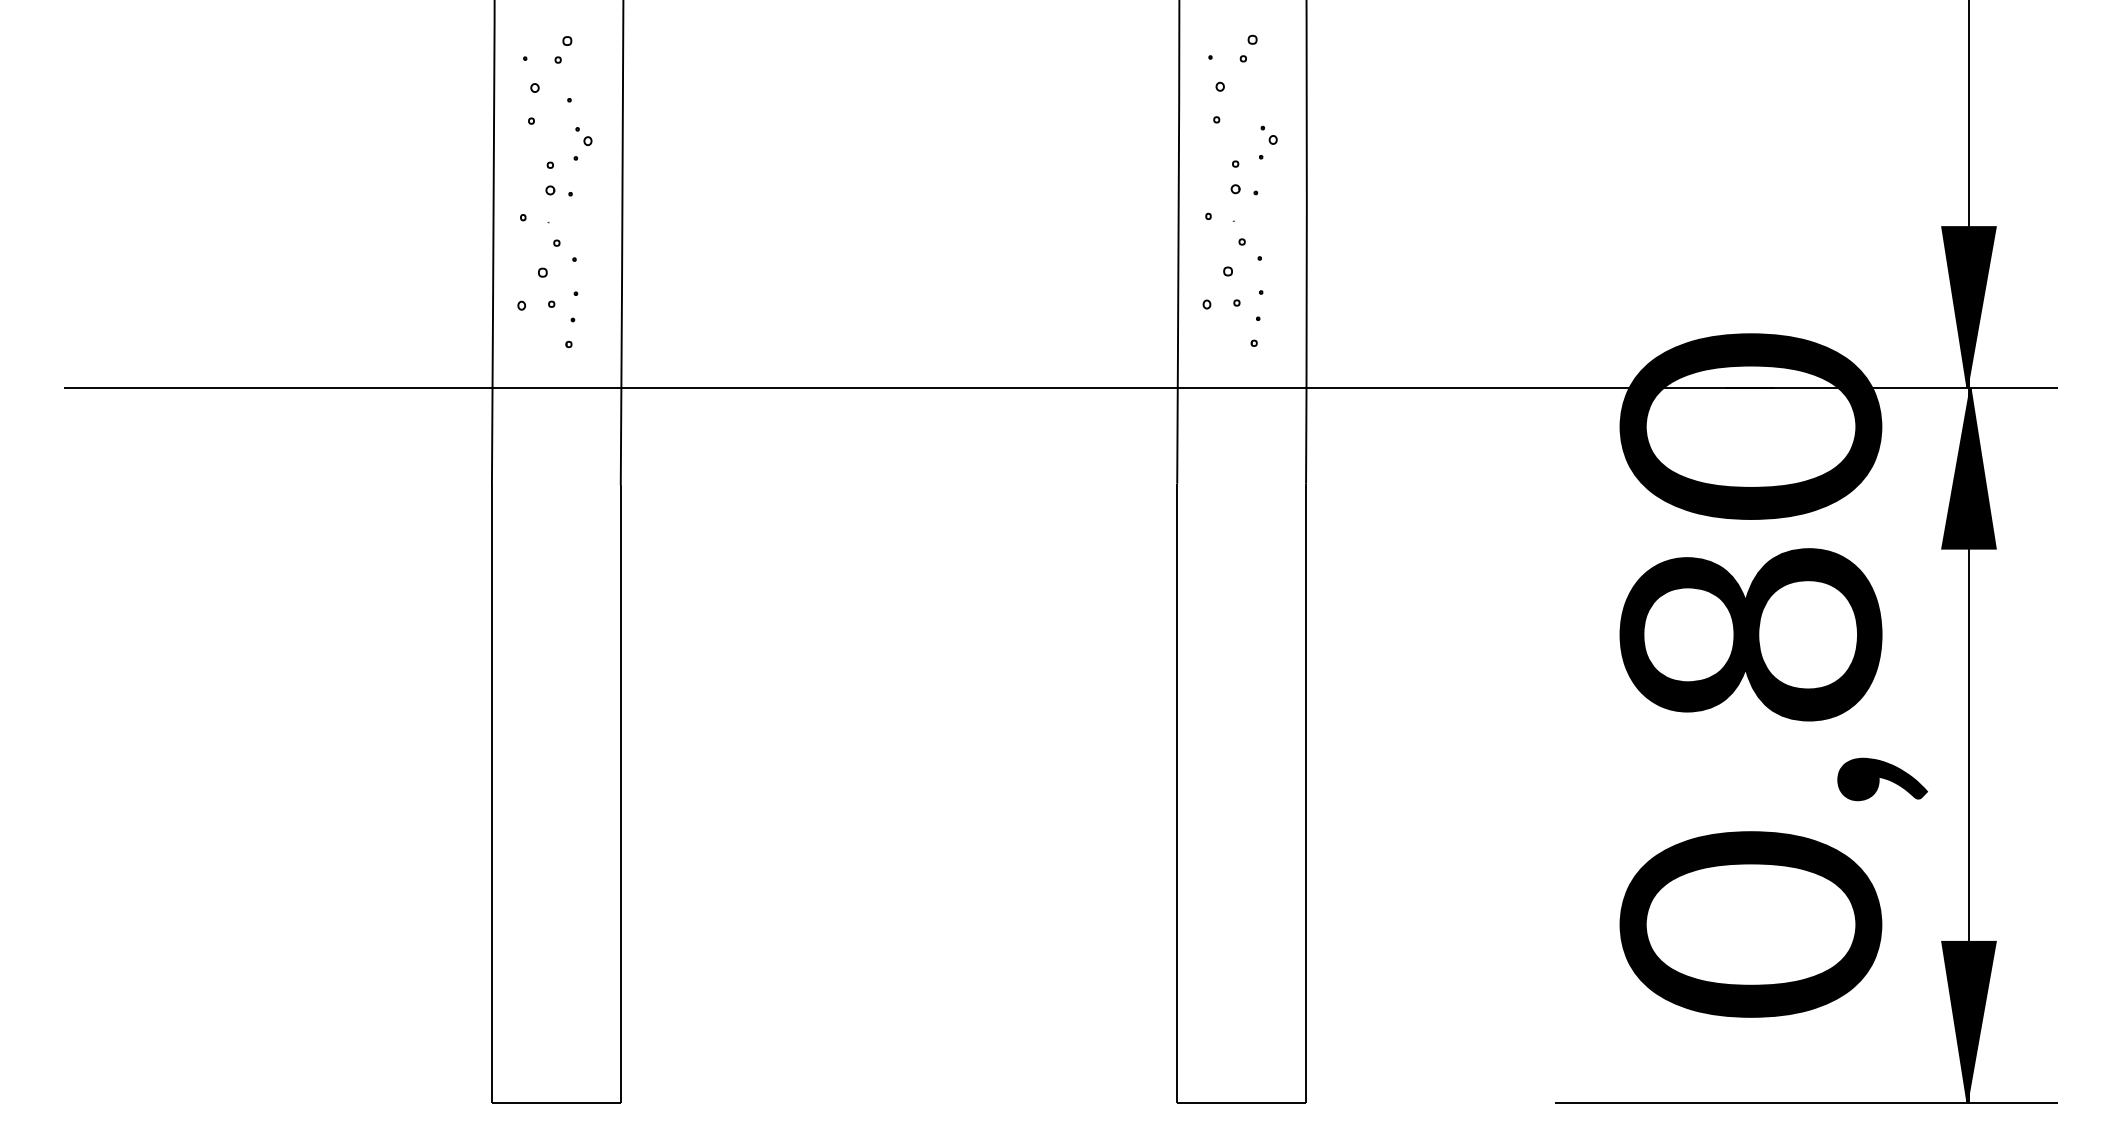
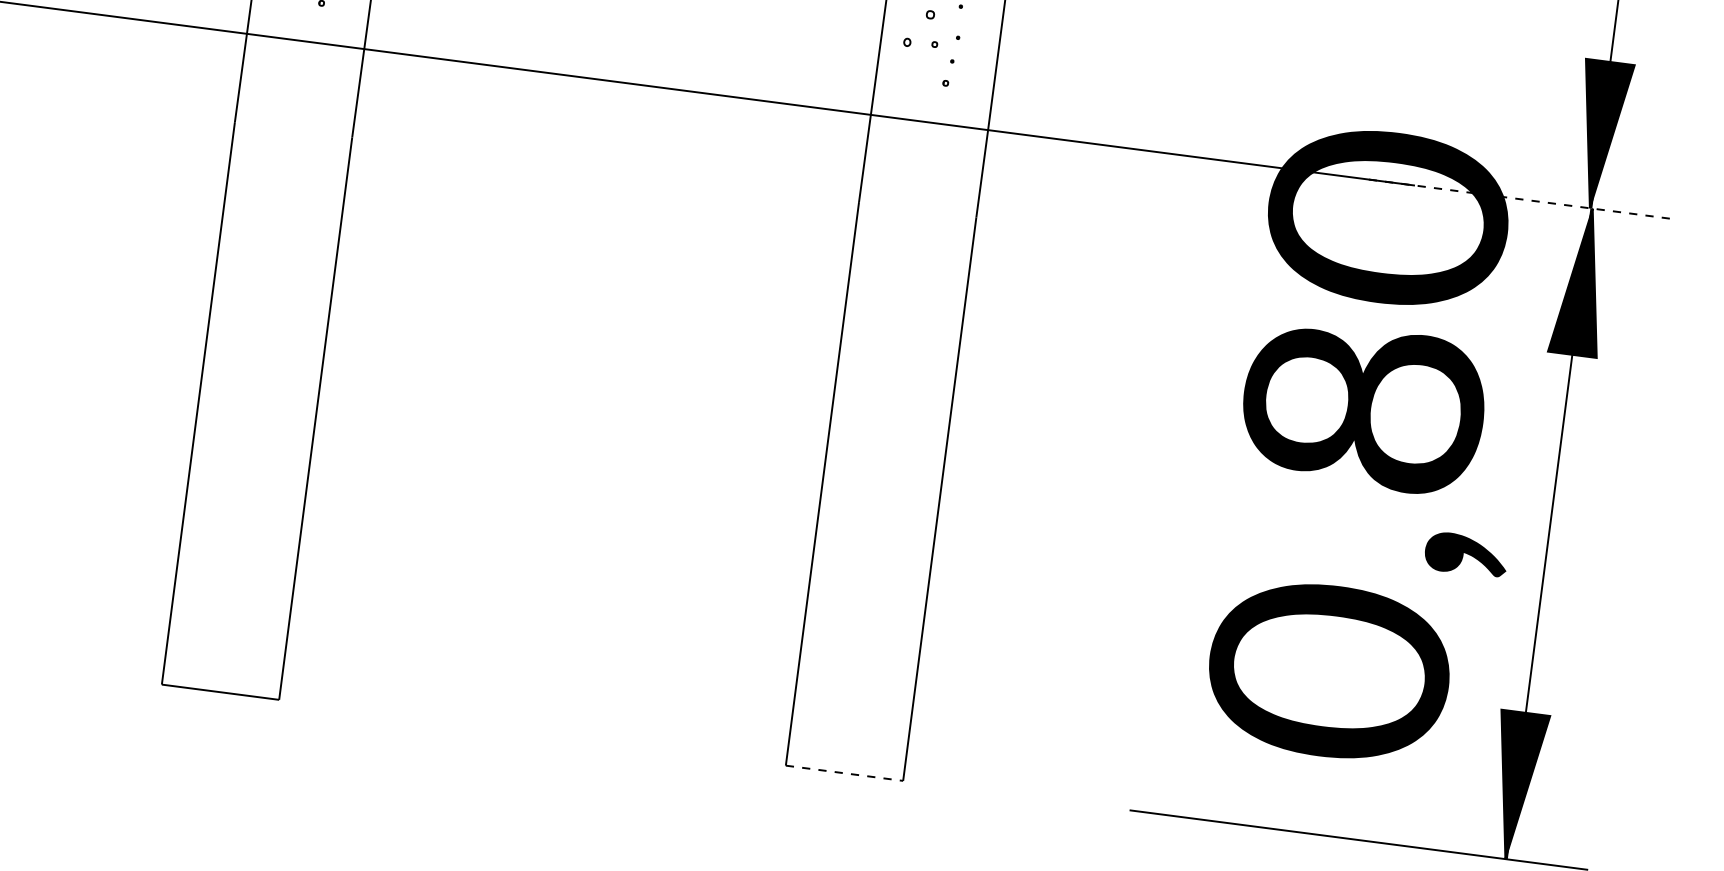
line: (1891, 387) -> (1520, 198), solid -> dashed
line: (1242, 1102) -> (845, 773), solid -> dashed

